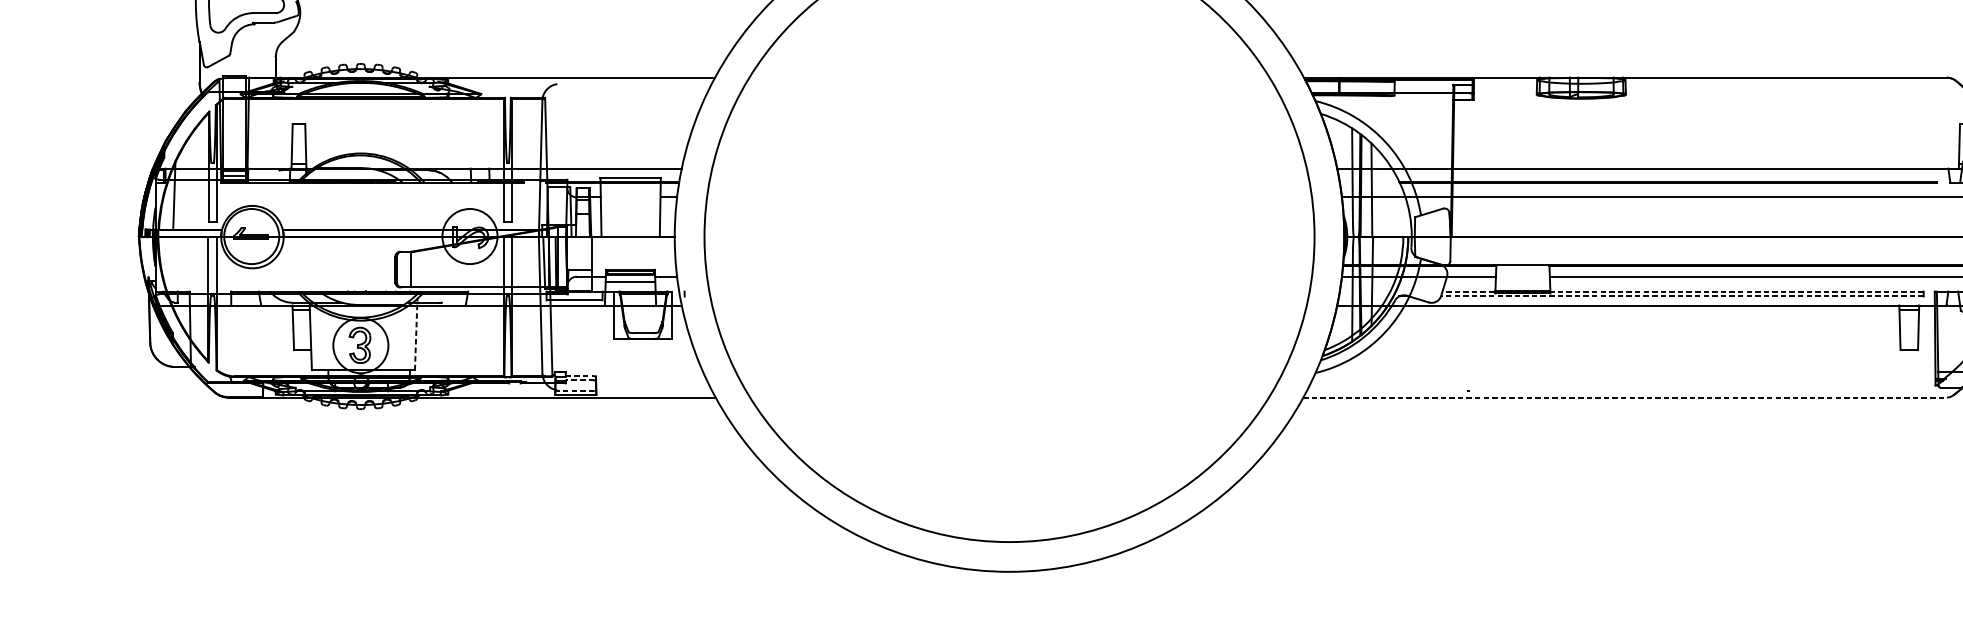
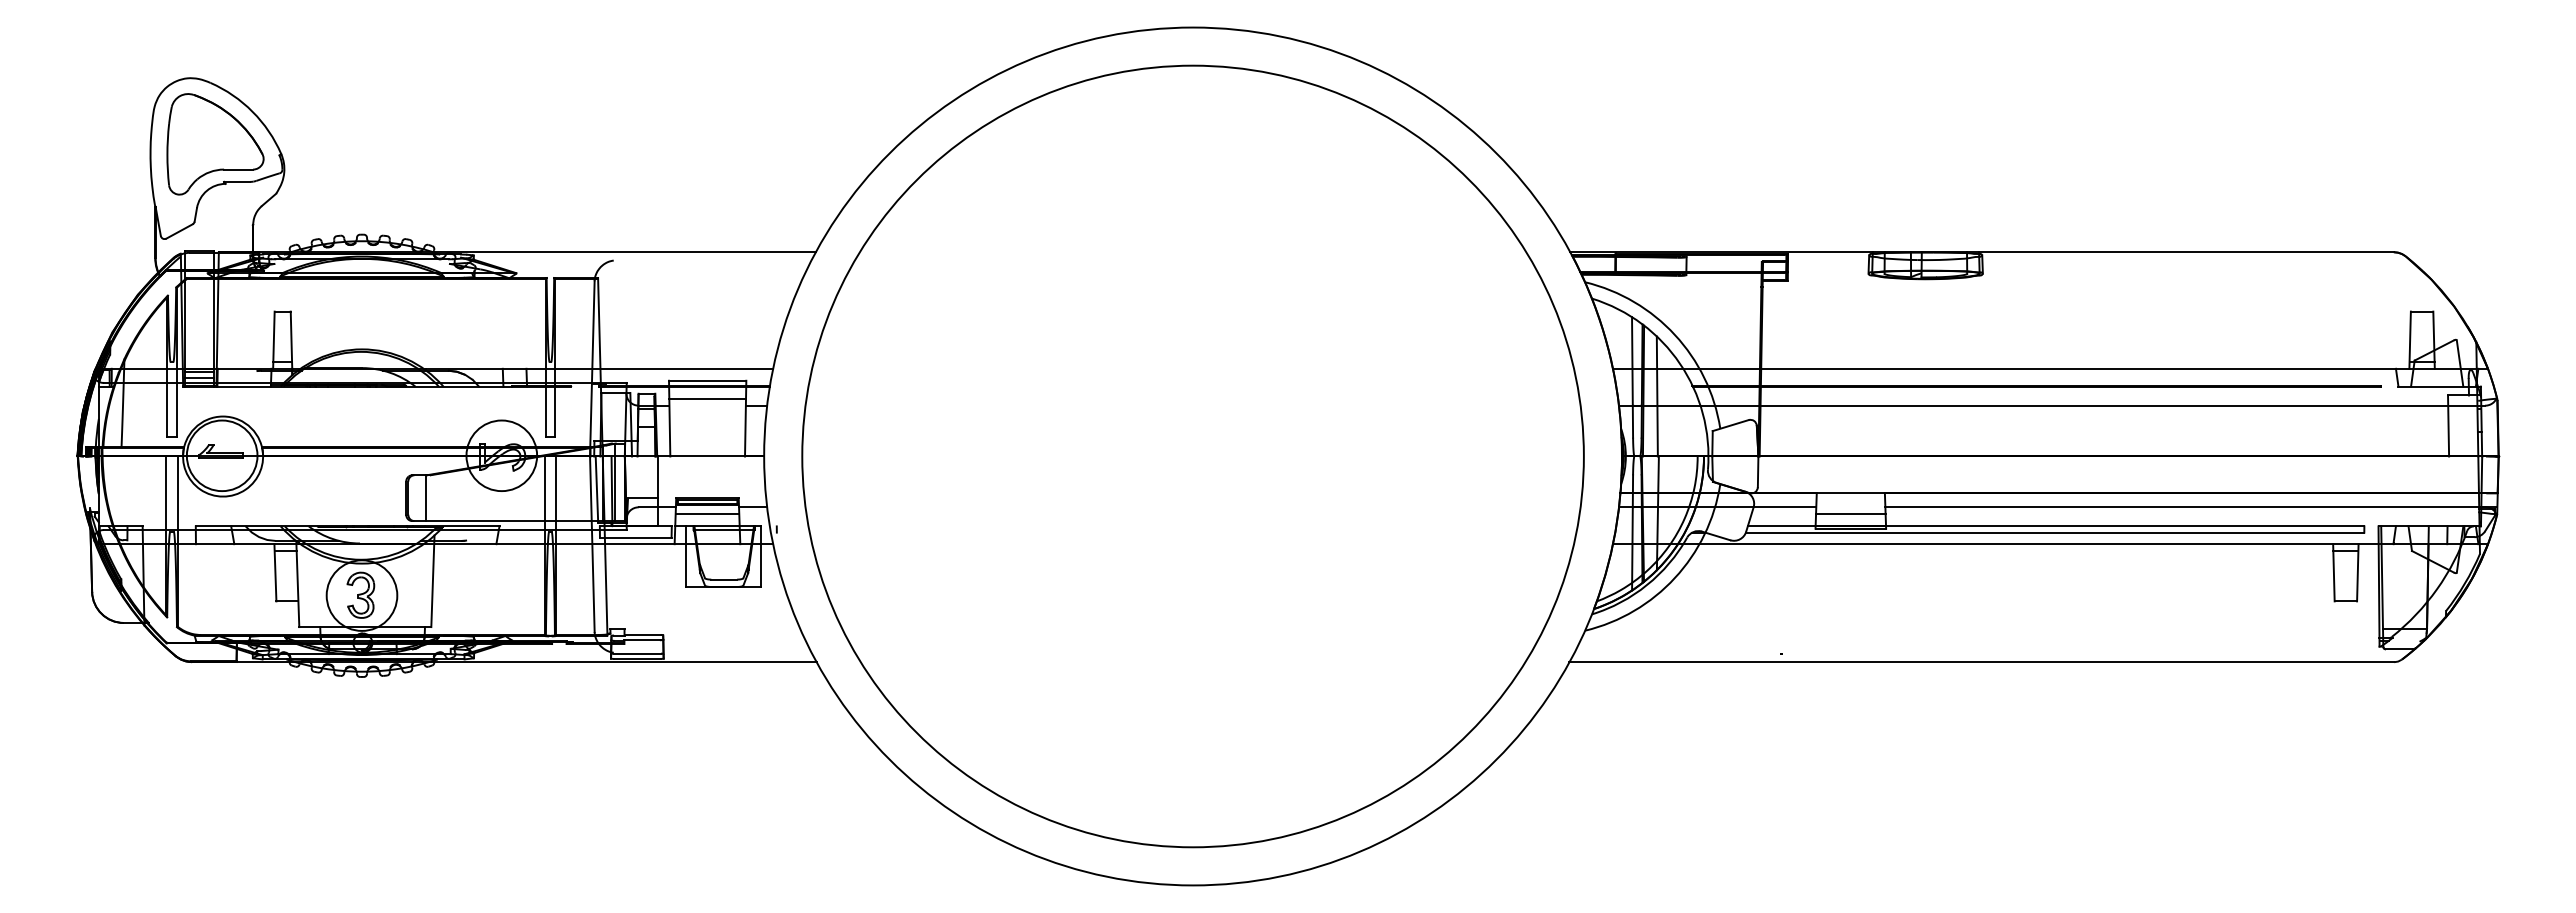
line: (630, 192) -> (707, 399), added
line: (1522, 281) -> (1850, 513), added
line: (1682, 291) -> (2055, 526), dashed -> solid
line: (1681, 296) -> (2054, 532), dashed -> solid
line: (415, 334) -> (432, 581), dashed -> solid
line: (580, 376) -> (643, 634), dashed -> solid
line: (579, 380) -> (642, 640), dashed -> solid
line: (575, 390) -> (637, 653), dashed -> solid
line: (1625, 397) -> (1982, 662), dashed -> solid

